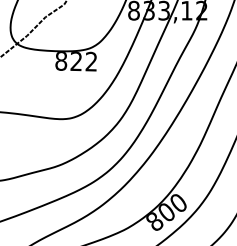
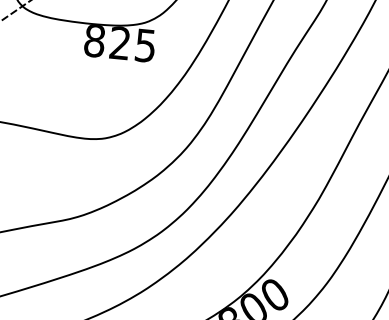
text: (90, 61) -> (143, 45), 822 -> 825

